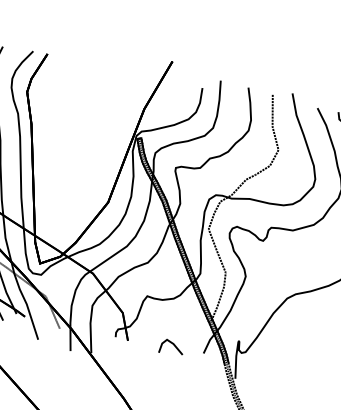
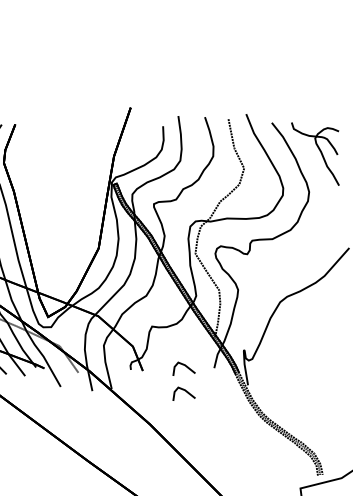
line: (168, 371) -> (185, 391), added

